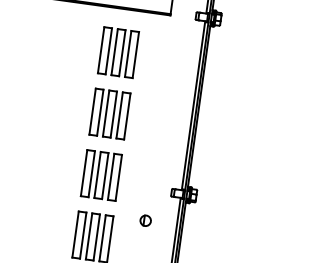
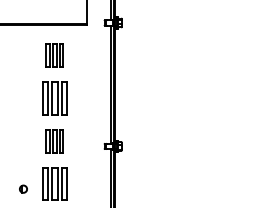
part: (118, 52) -> (54, 55), size x0.7
part: (101, 174) -> (54, 140), size x0.7
part: (145, 219) -> (23, 188), moved

